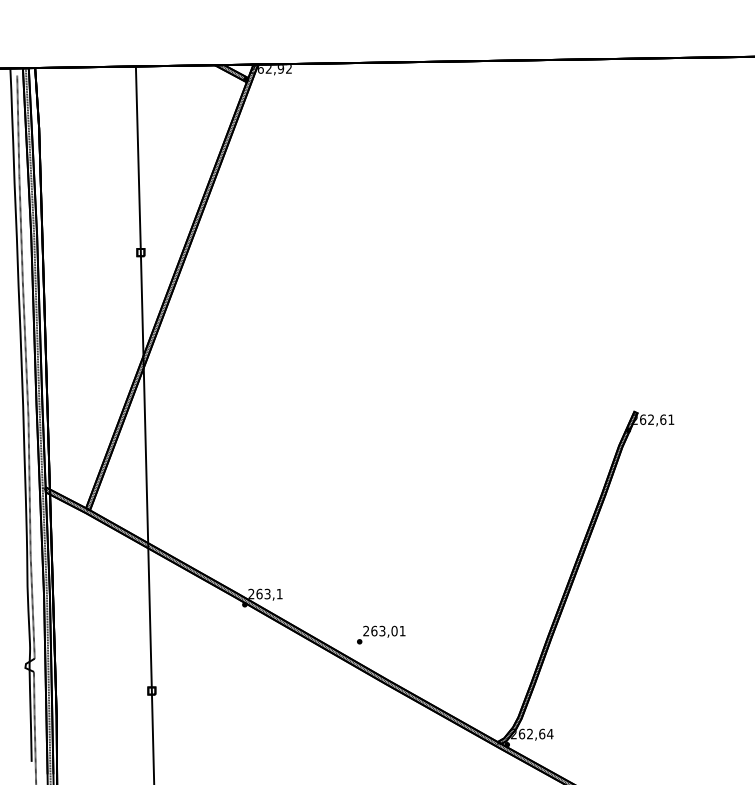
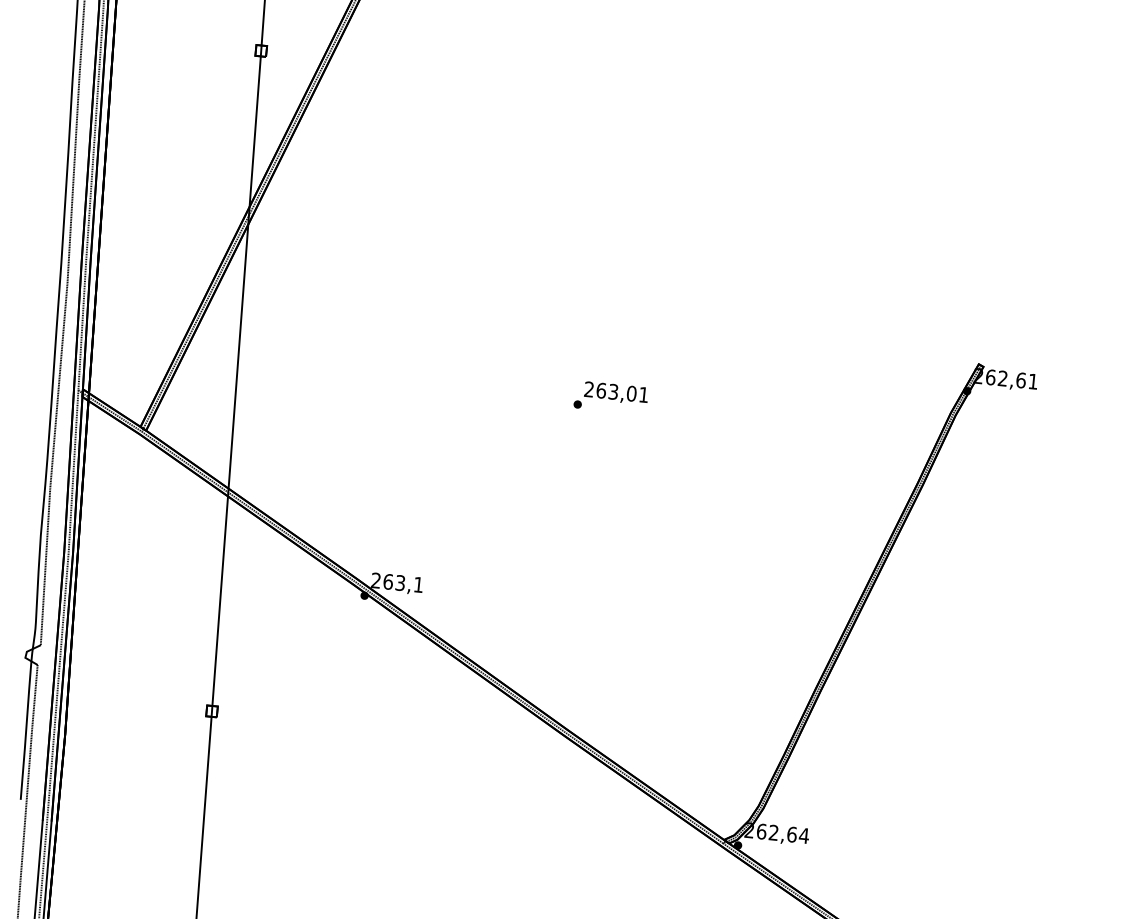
text: (381, 634) -> (611, 396), moved

